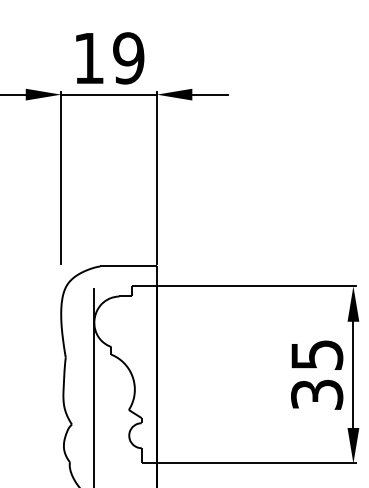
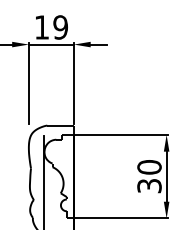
text: (317, 355) -> (149, 167), 35 -> 30

